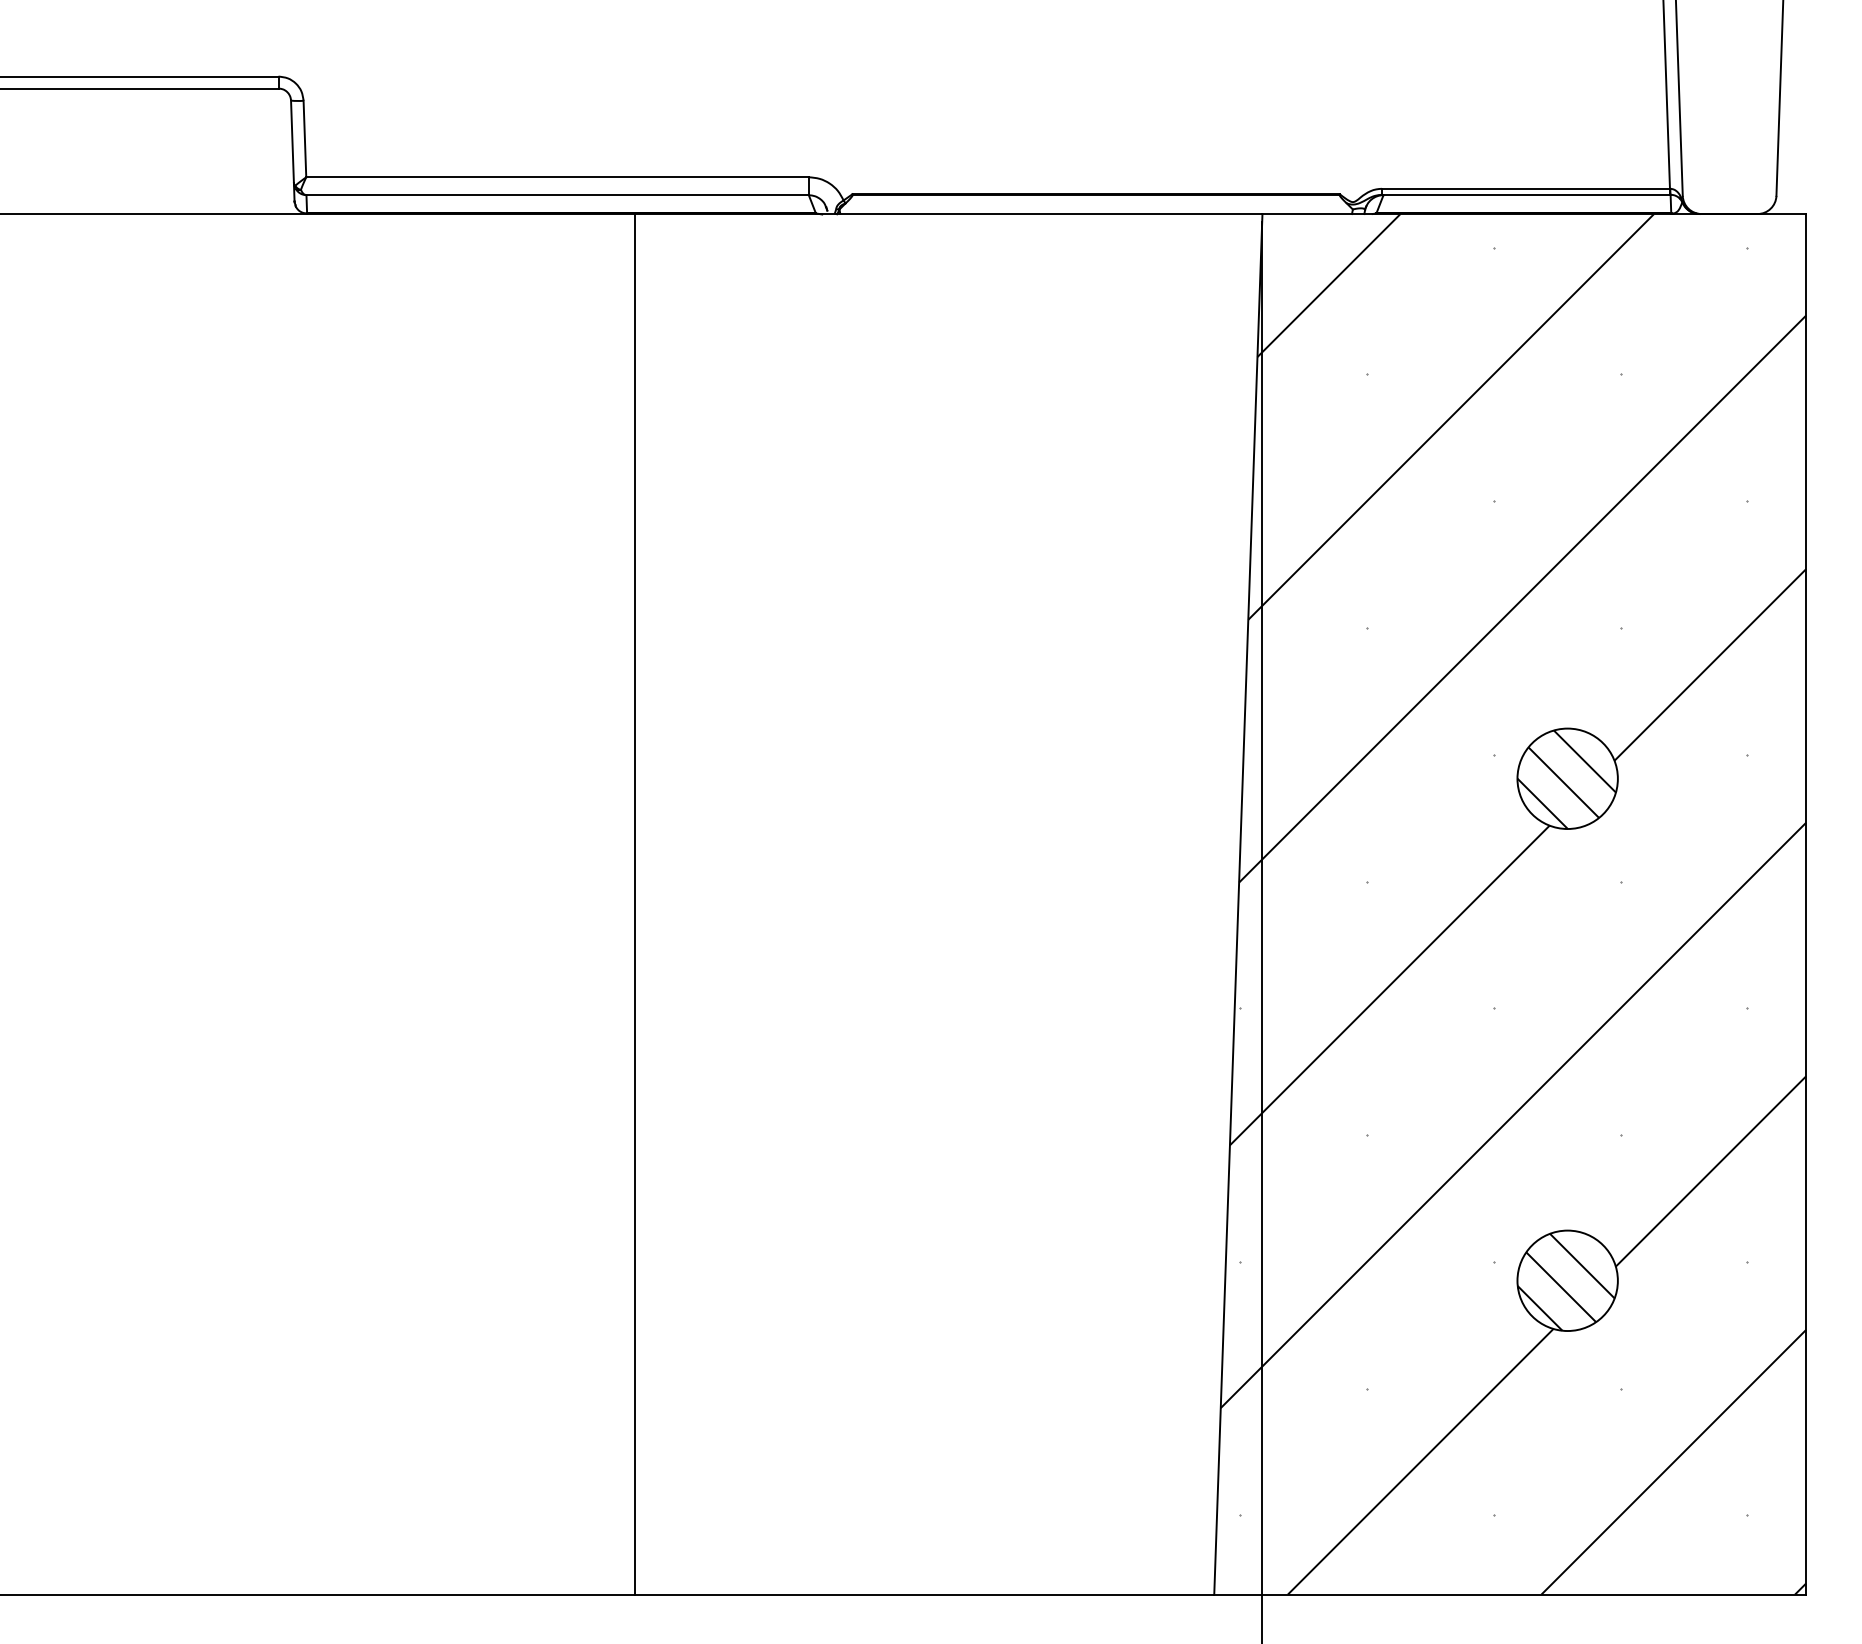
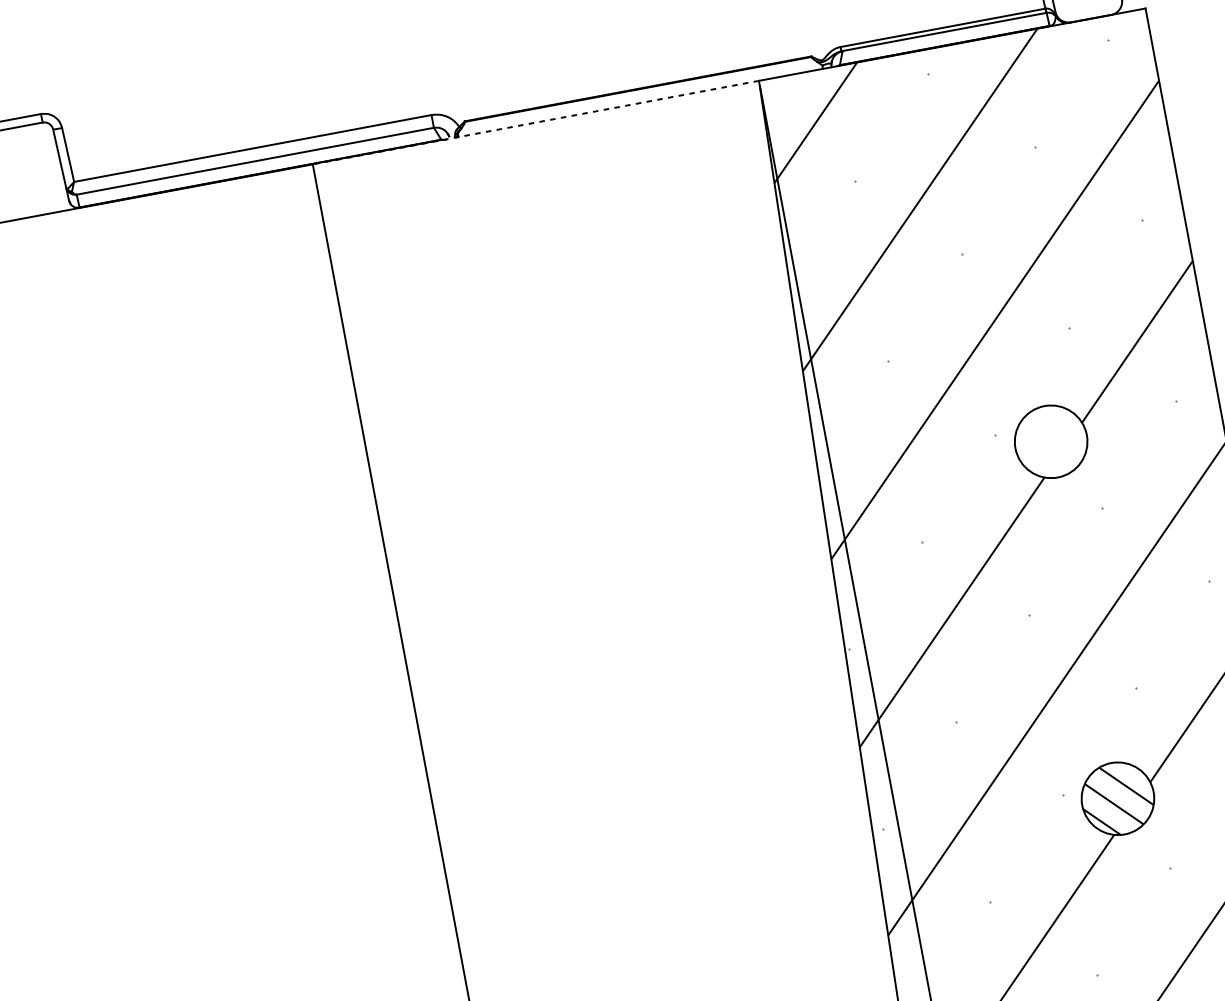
line: (948, 214) -> (535, 122), solid -> dashed
hatch: (1566, 779) -> (1050, 442), removed

